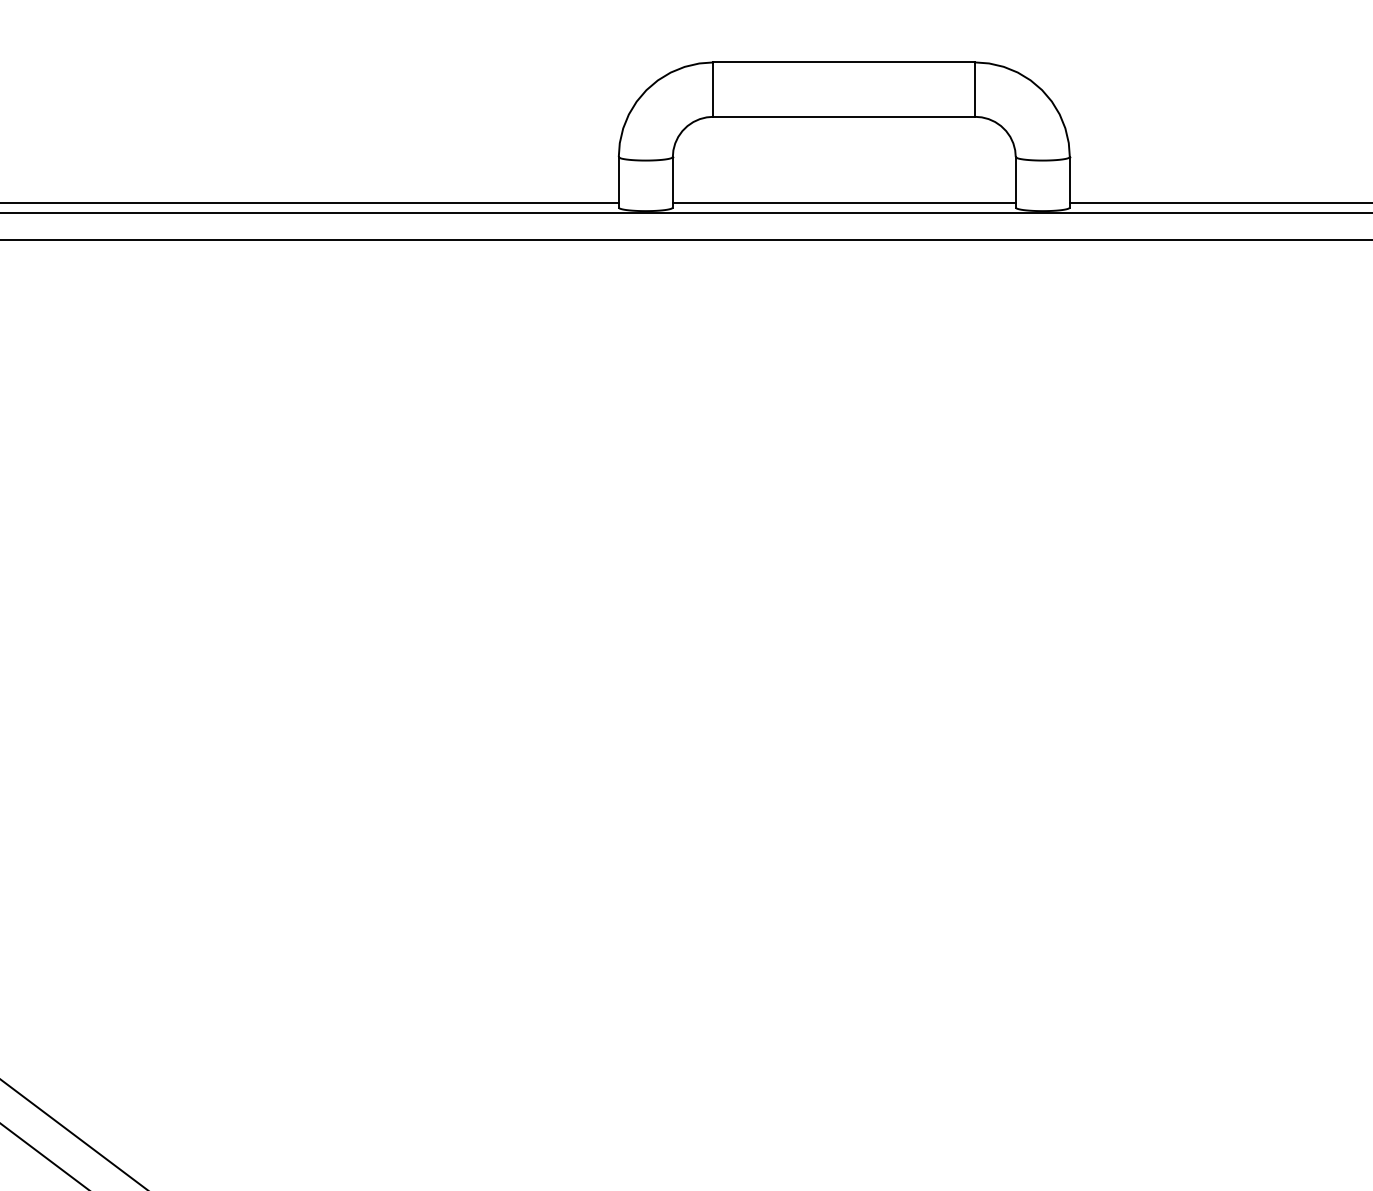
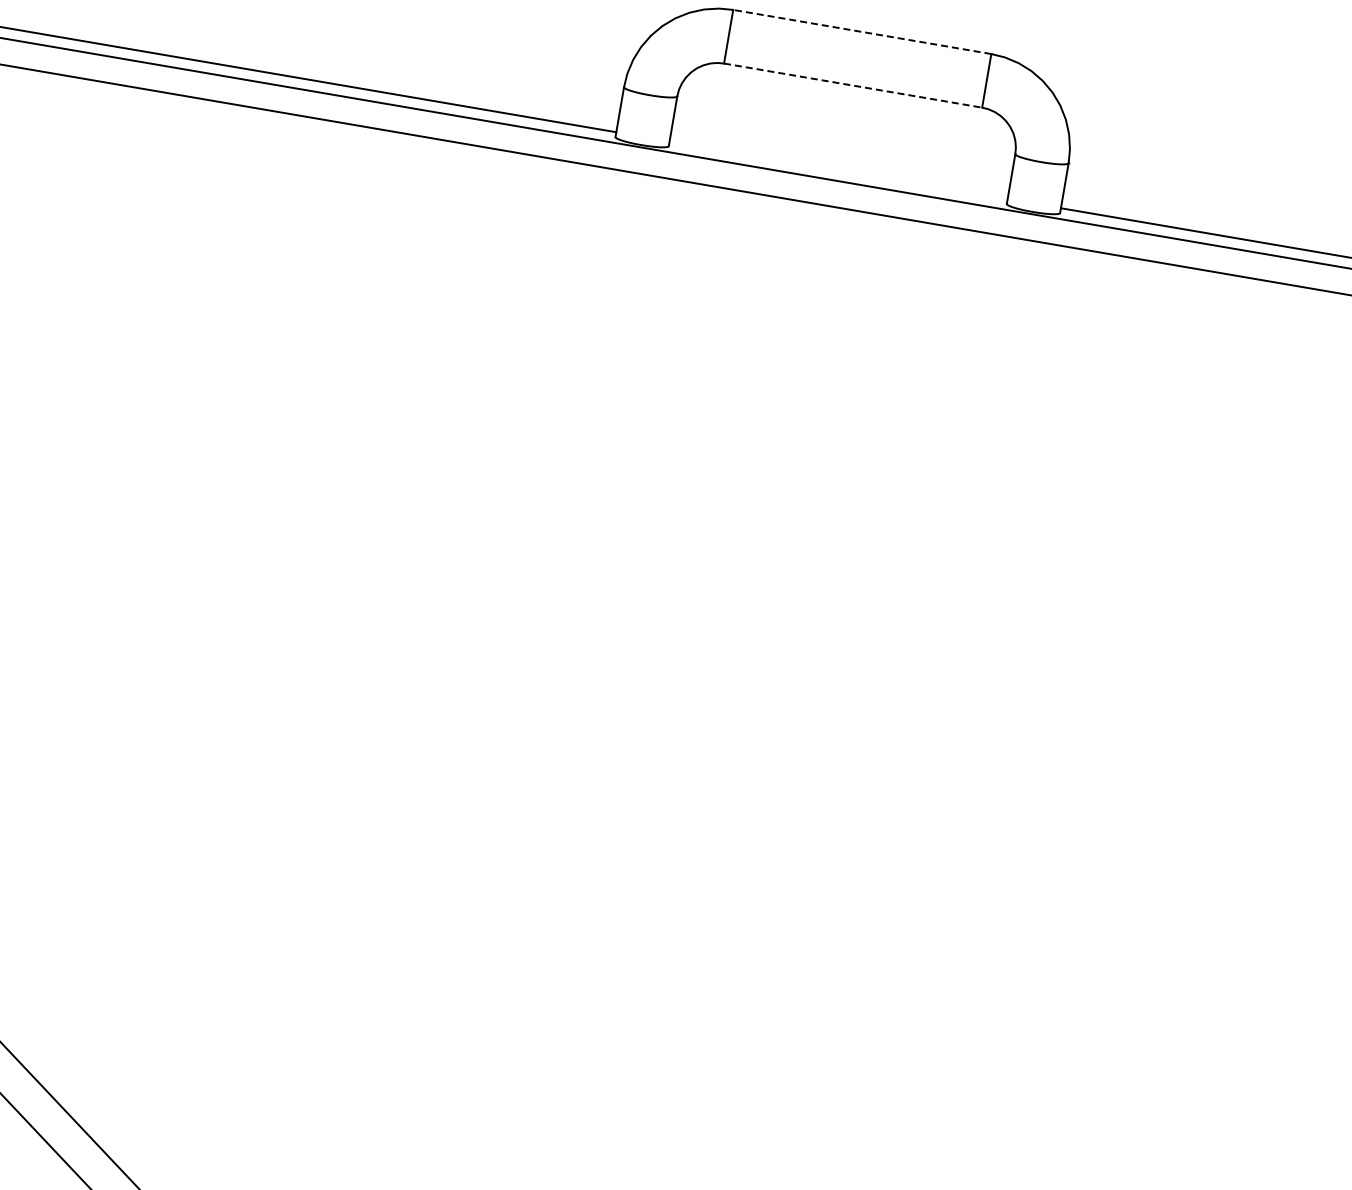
line: (844, 62) -> (862, 32), solid -> dashed
line: (844, 116) -> (853, 85), solid -> dashed
line: (843, 202) -> (837, 169), removed

